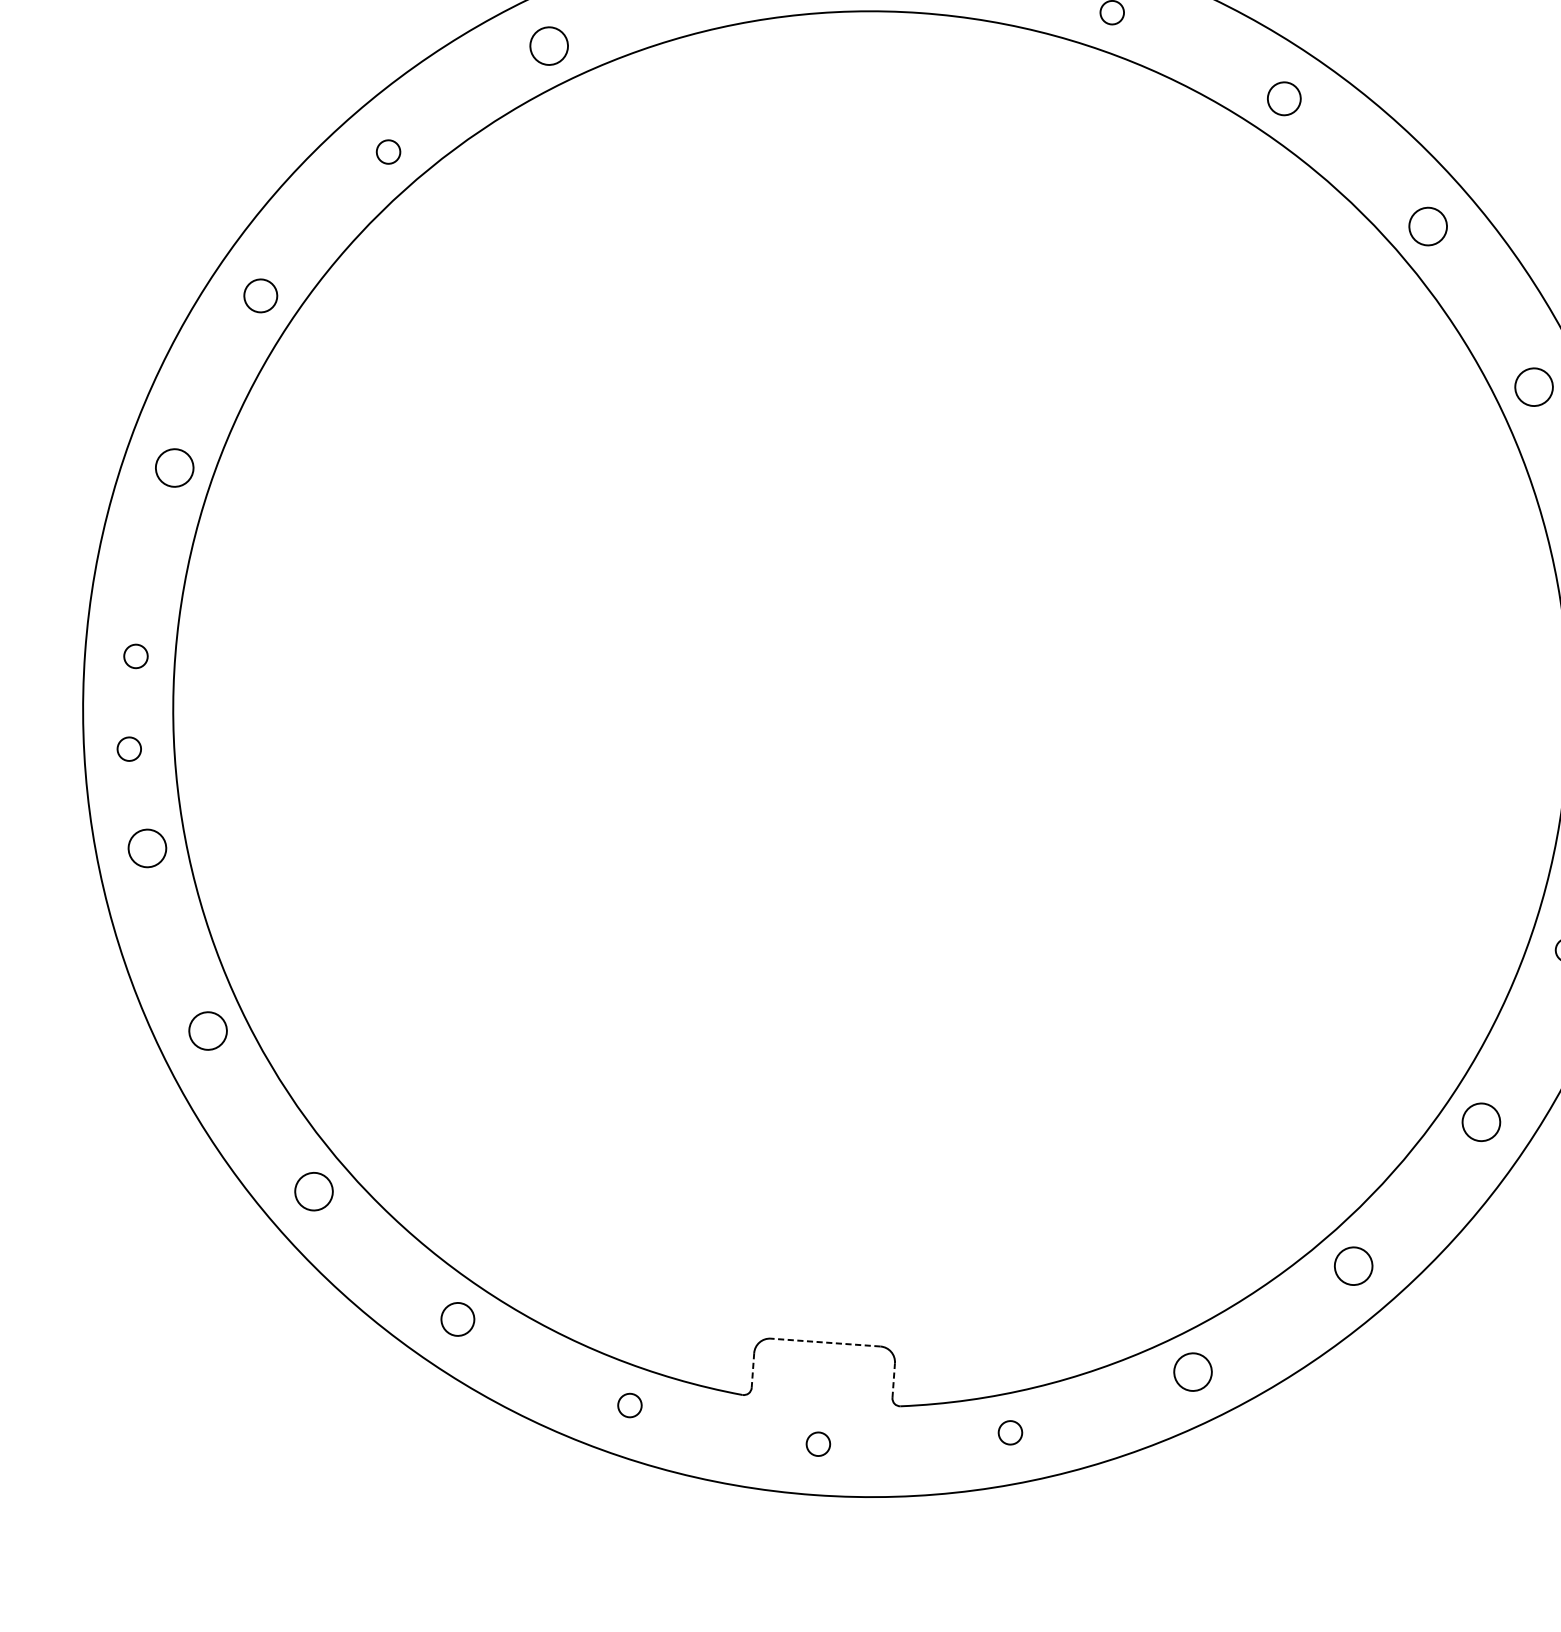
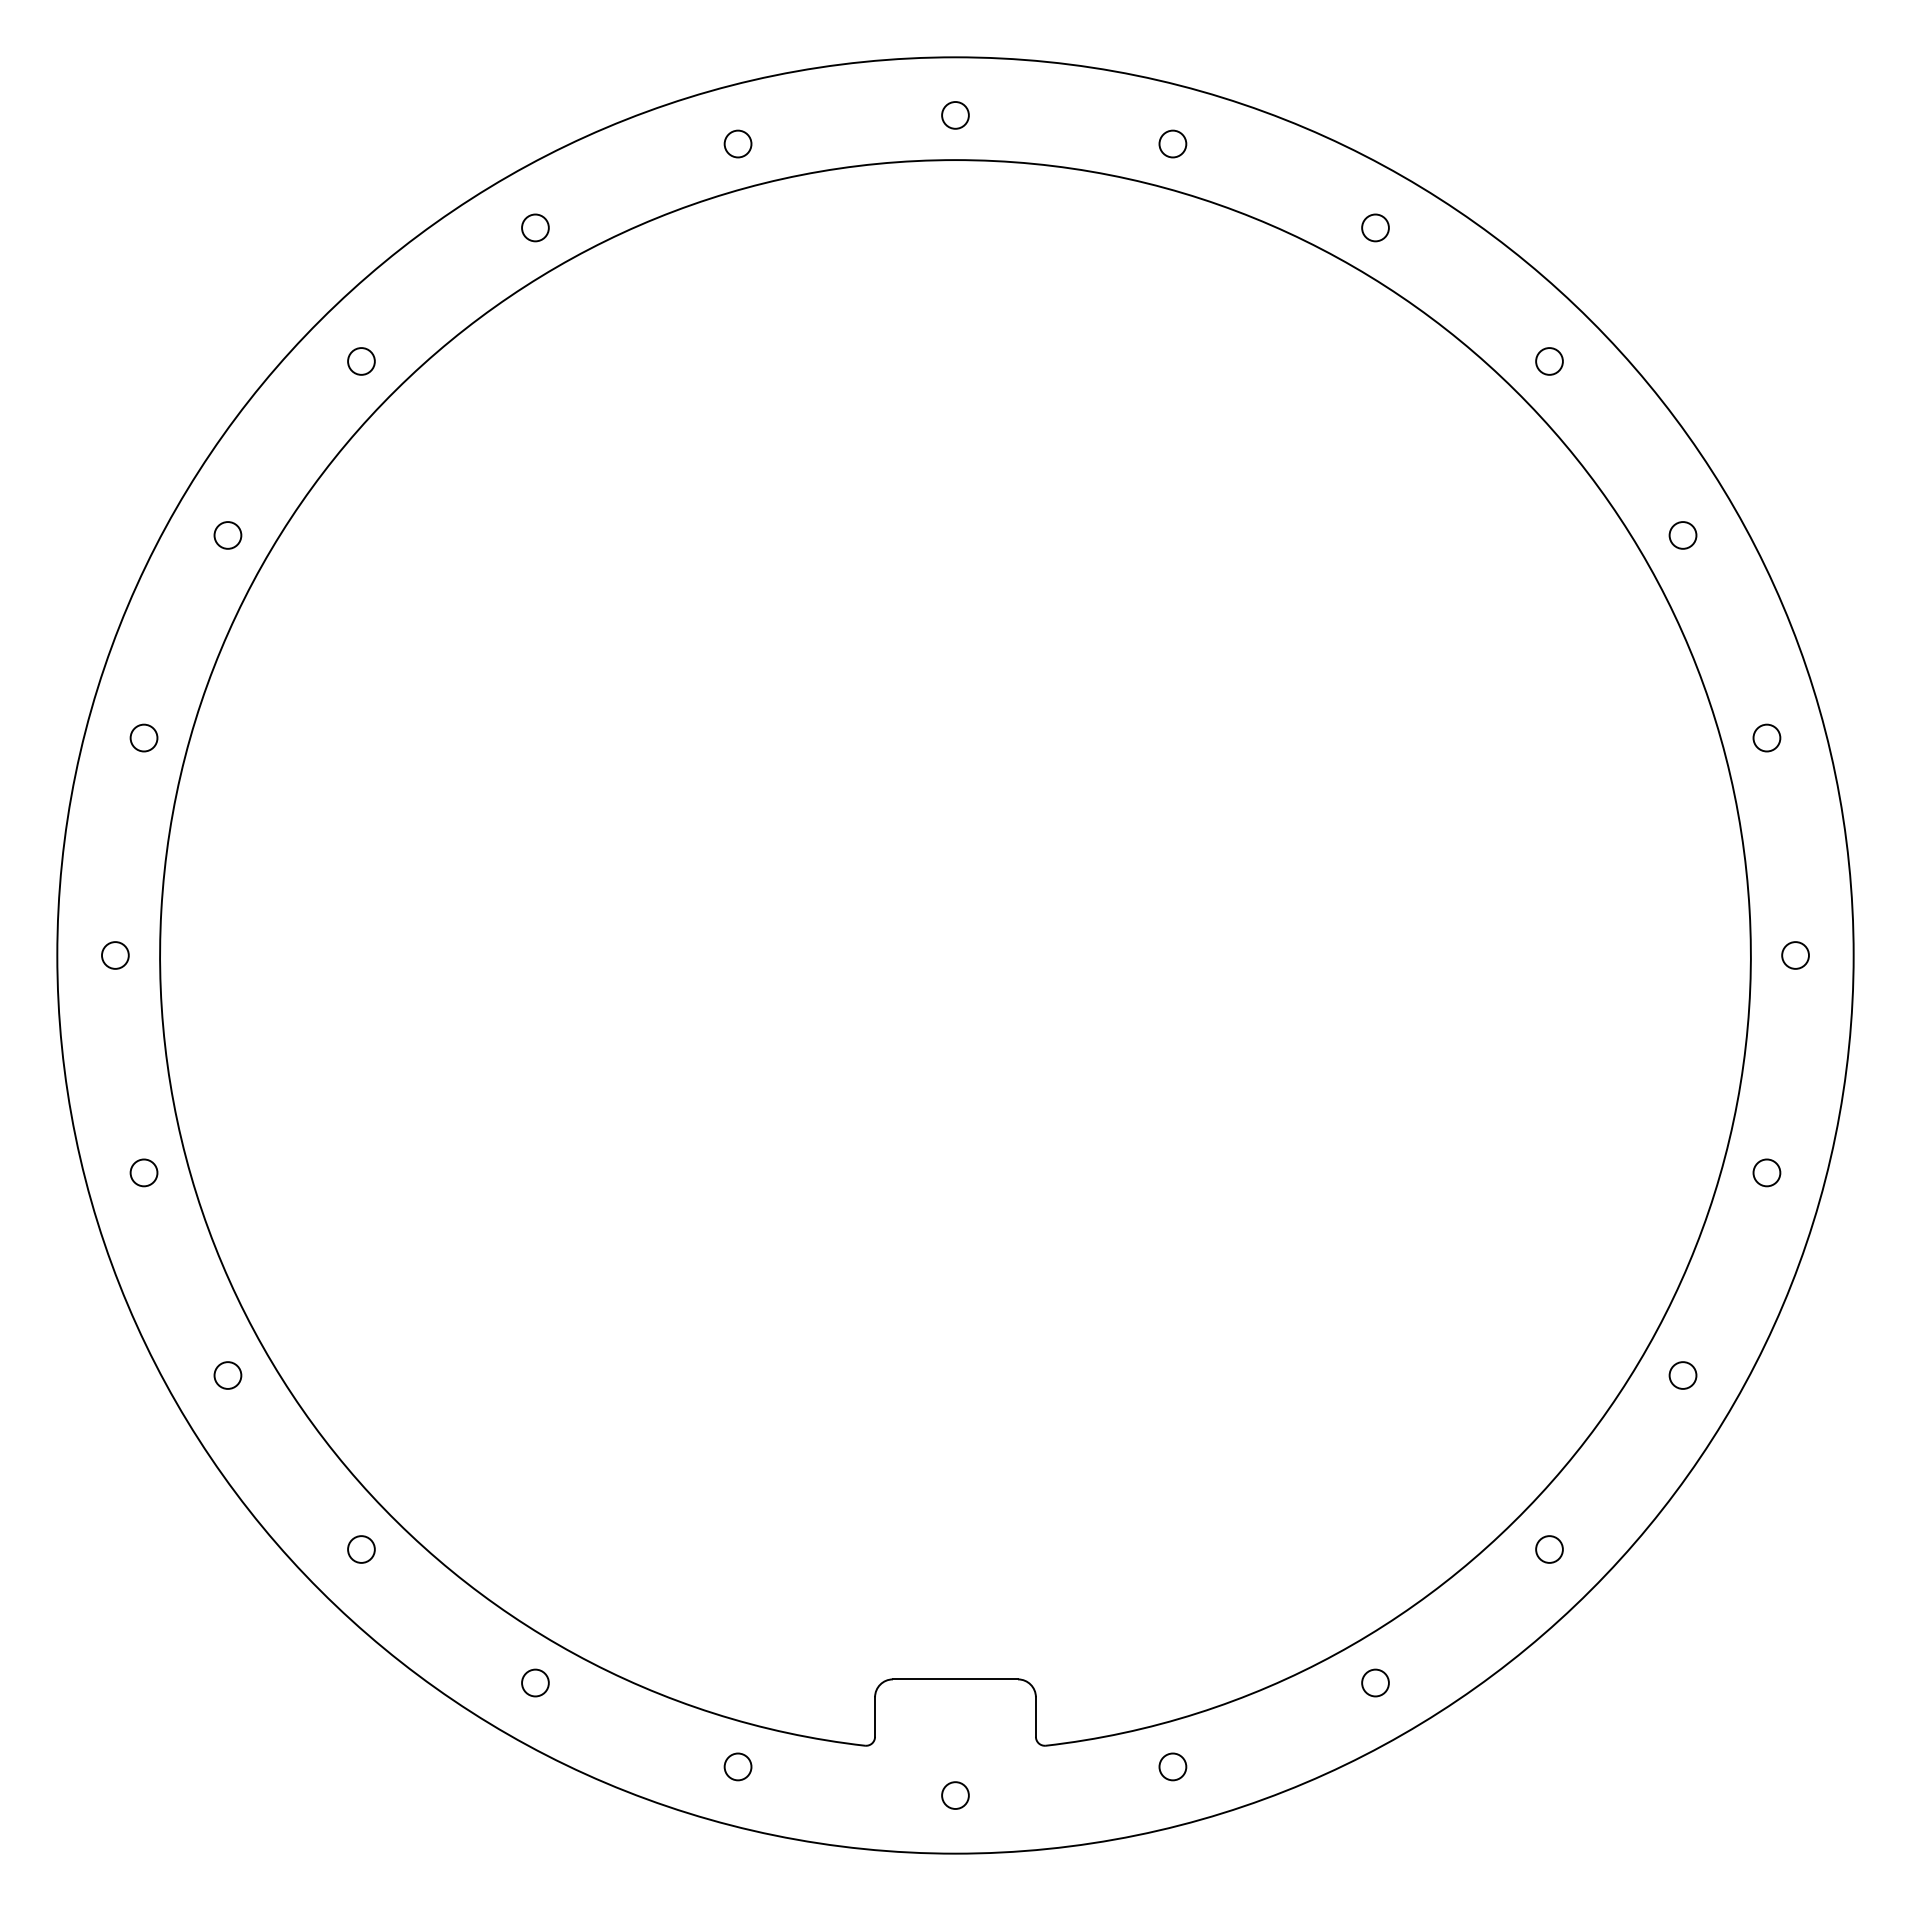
circle: (549, 45) -> (535, 227), size x0.62
circle: (1284, 98) -> (1375, 227), size x0.71
circle: (1428, 226) -> (1549, 361), size x0.62
circle: (260, 295) -> (227, 535), size x0.71
circle: (1533, 387) -> (1682, 535), size x0.62
circle: (174, 467) -> (143, 737), size x0.62
circle: (129, 749) -> (115, 1061), removed
circle: (146, 848) -> (143, 1172), size x0.62
circle: (207, 1030) -> (227, 1375), size x0.62
circle: (1480, 1122) -> (1682, 1375), size x0.62
circle: (314, 1191) -> (361, 1549), size x0.62
circle: (1353, 1266) -> (1549, 1549), size x0.62
circle: (457, 1318) -> (535, 1682), size x0.71
line: (825, 1342) -> (955, 1679), dashed -> solid
line: (753, 1370) -> (875, 1717), dashed -> solid
circle: (1193, 1371) -> (1375, 1682), size x0.62
line: (893, 1380) -> (1035, 1717), dashed -> solid

